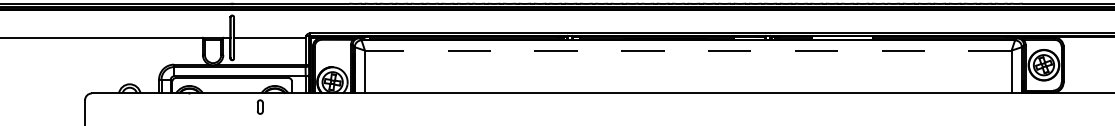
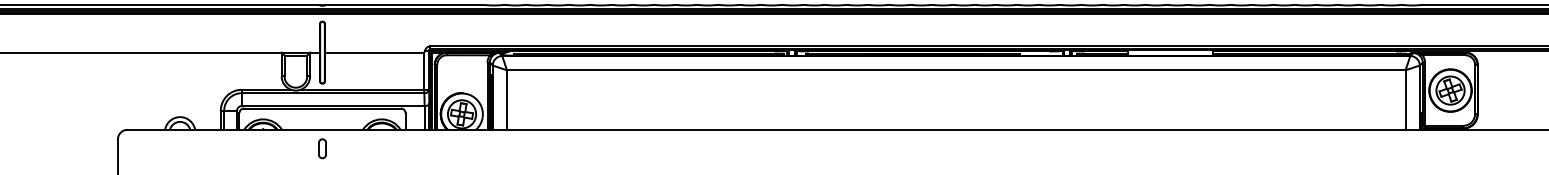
line: (687, 50) -> (955, 70), dashed -> solid
part: (260, 106) -> (322, 148), moved

